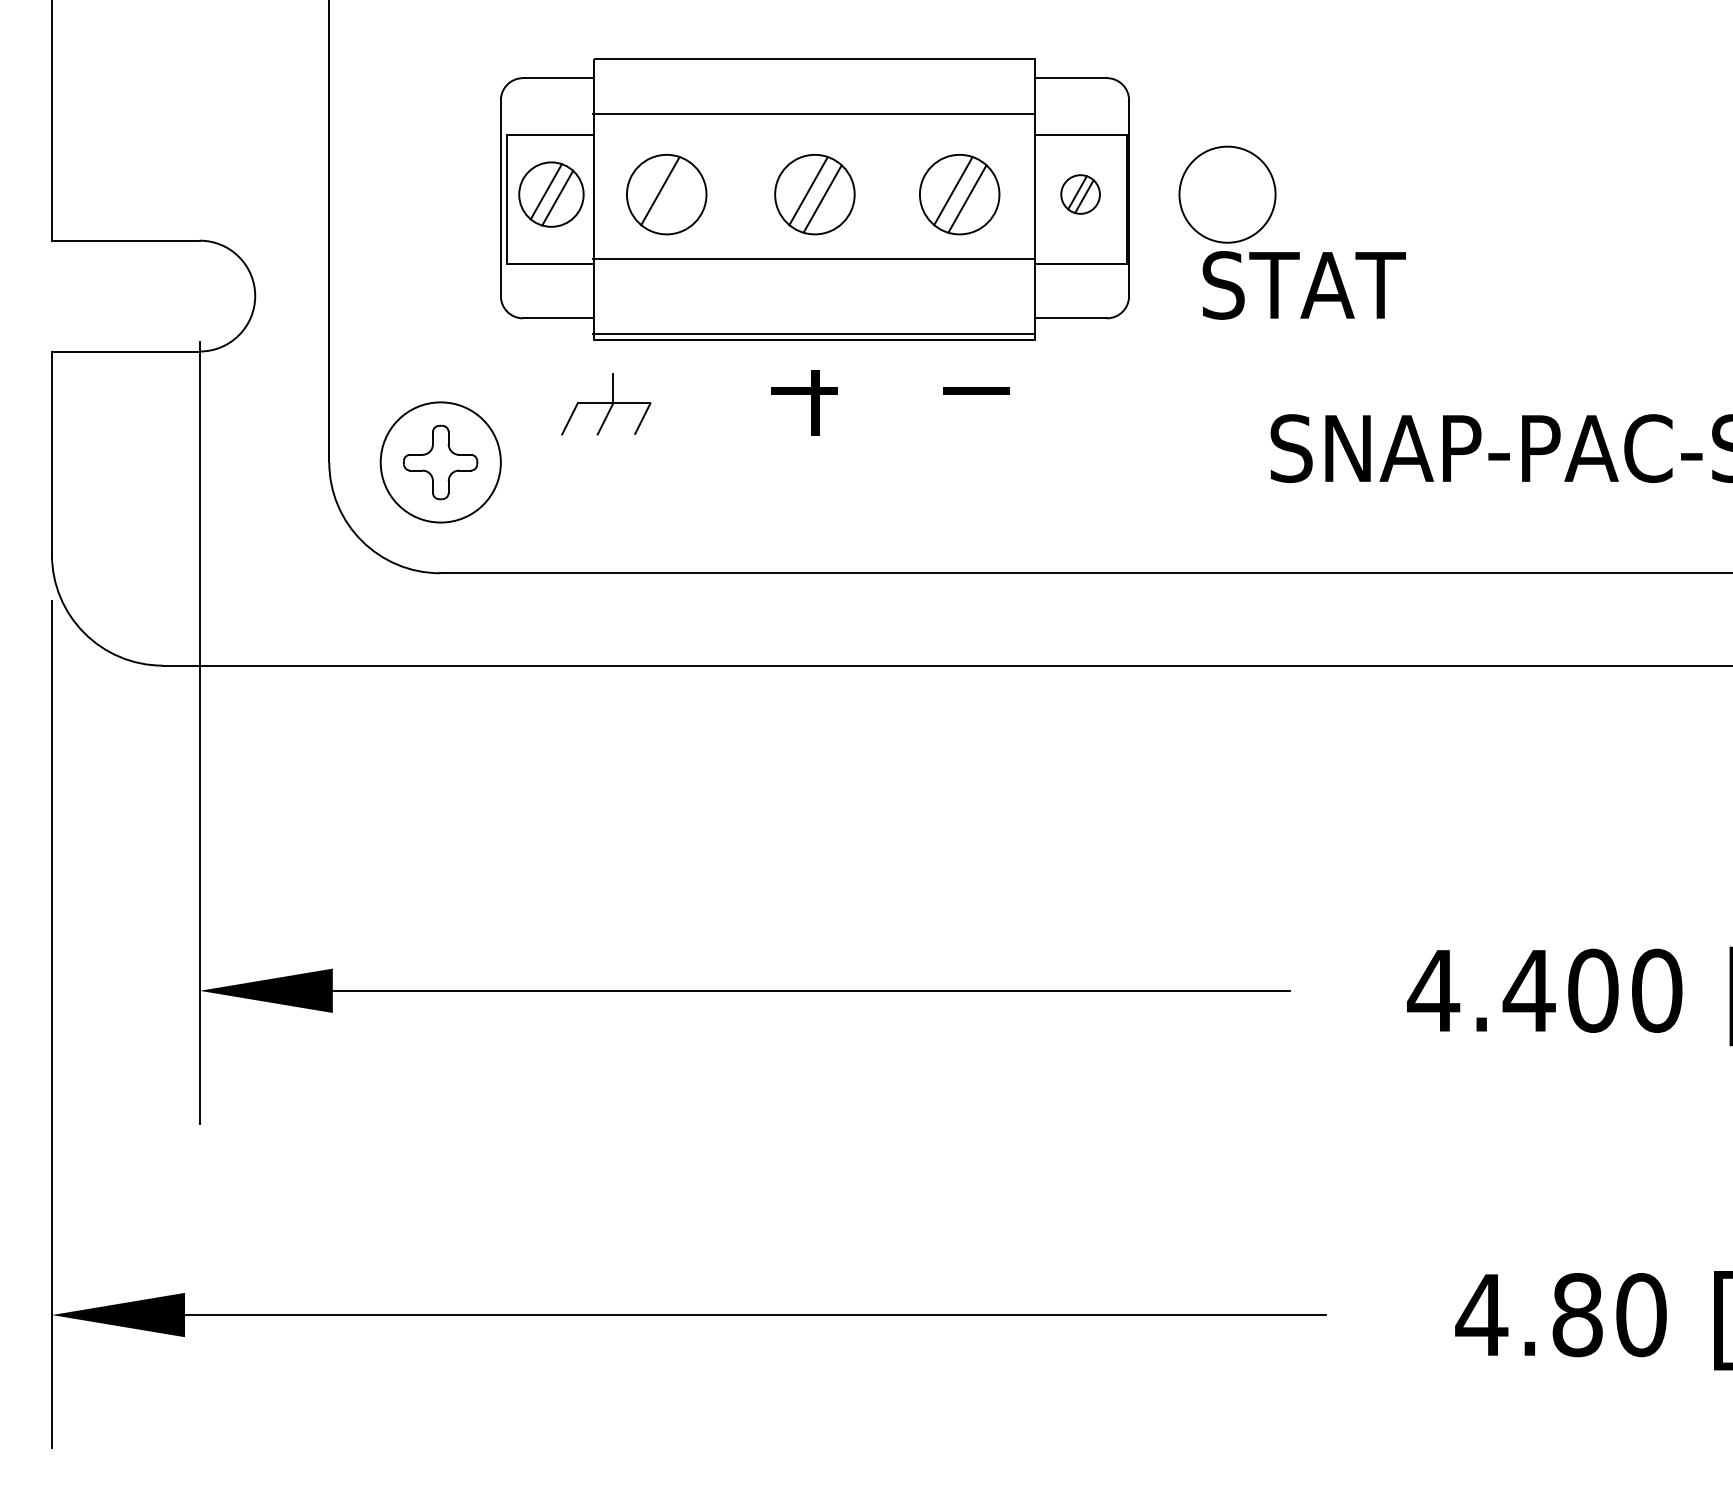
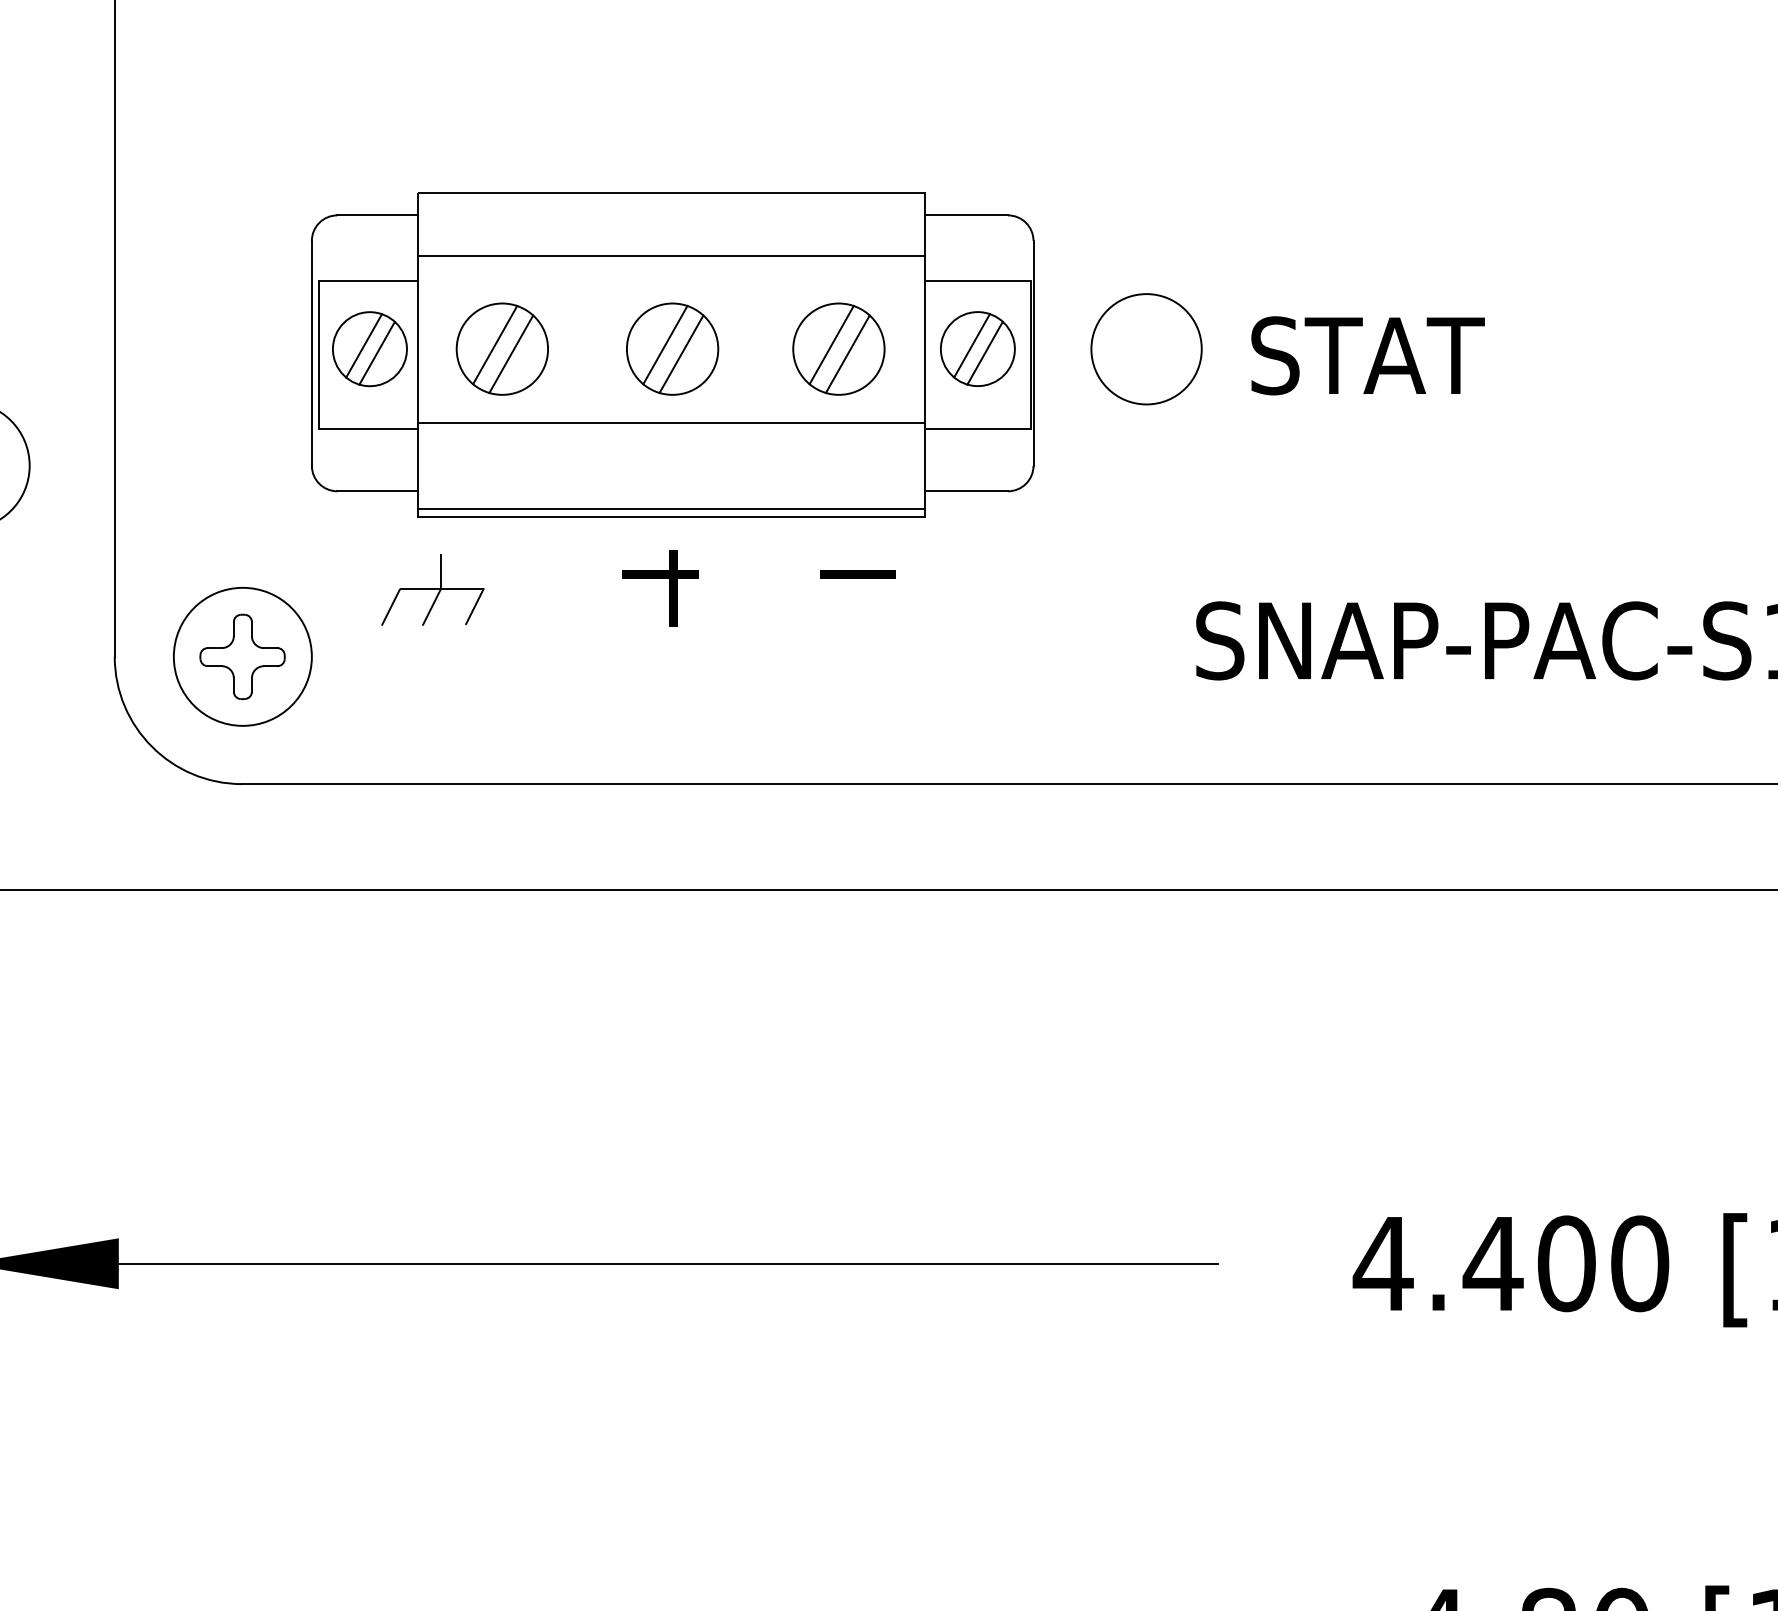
part: (1080, 194) -> (977, 349), size x1.67
line: (674, 198) -> (511, 353), added
text: (1303, 285) -> (1367, 355), moved

